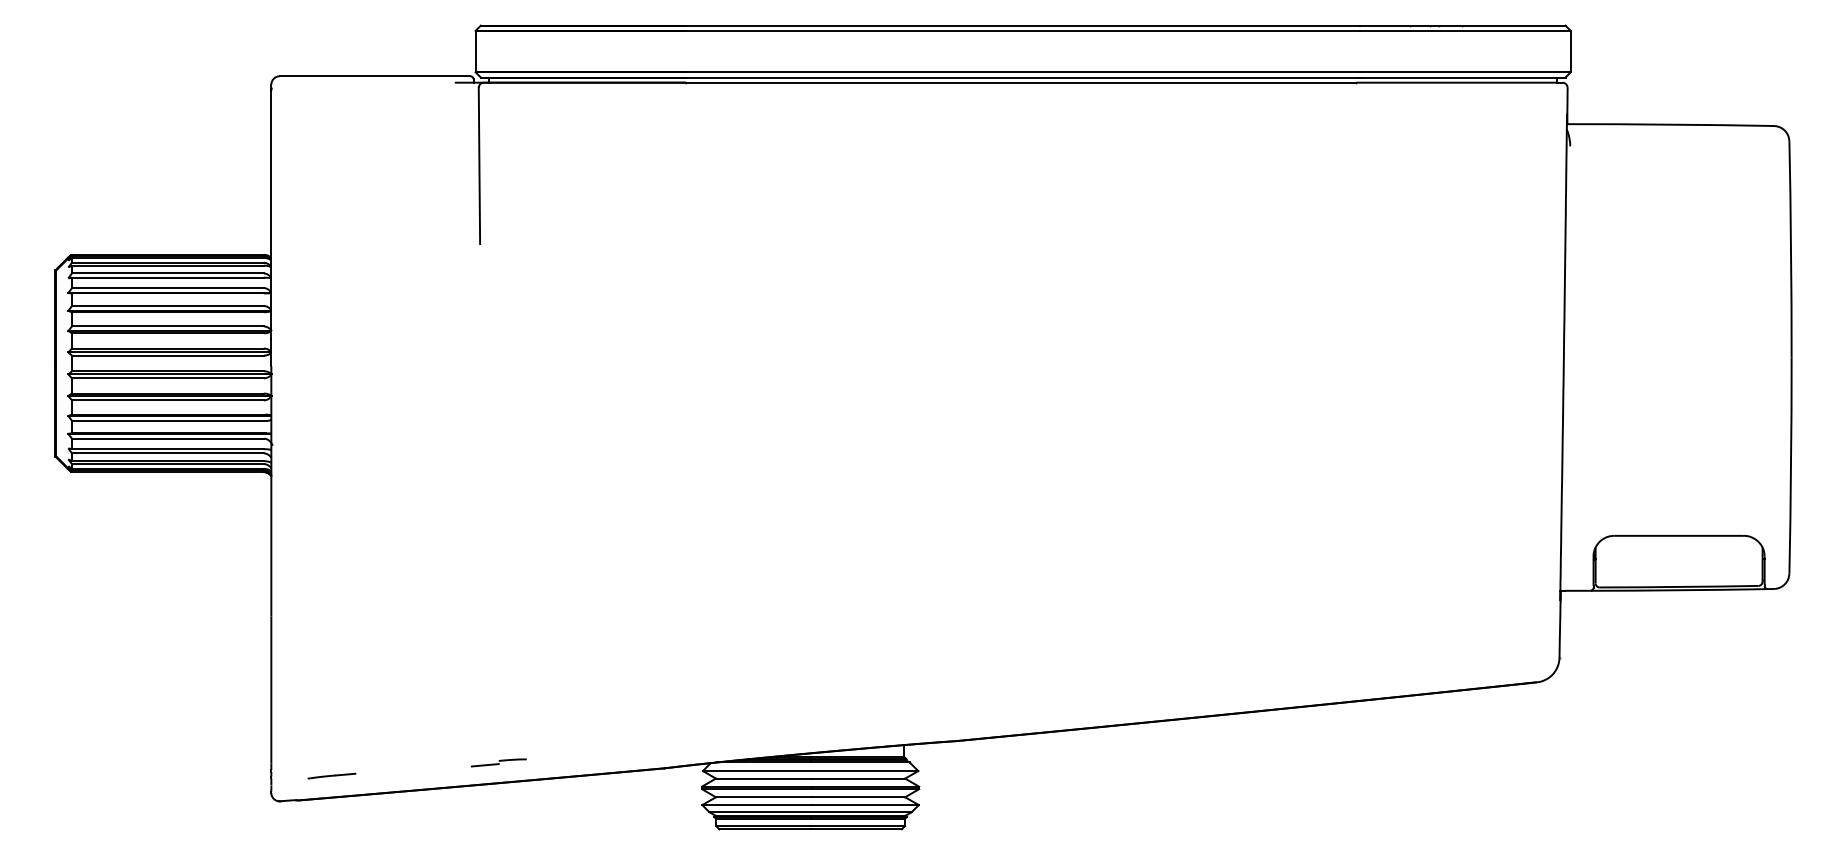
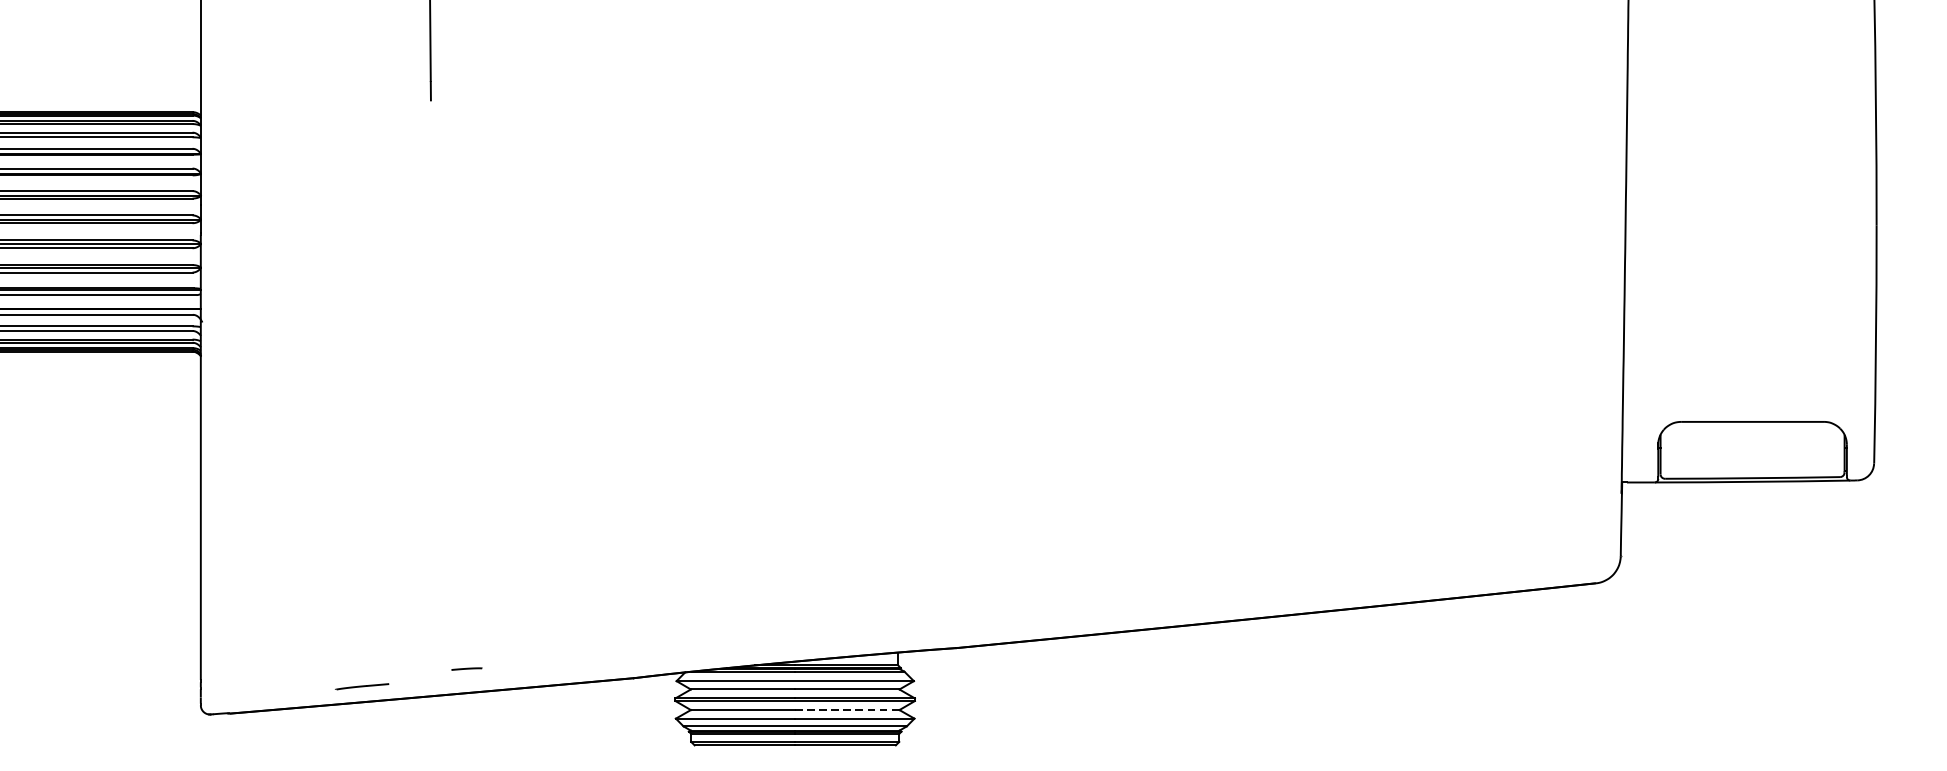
line: (484, 765) -> (435, 675), removed
line: (331, 775) -> (361, 686), moved
line: (857, 797) -> (846, 710), solid -> dashed

